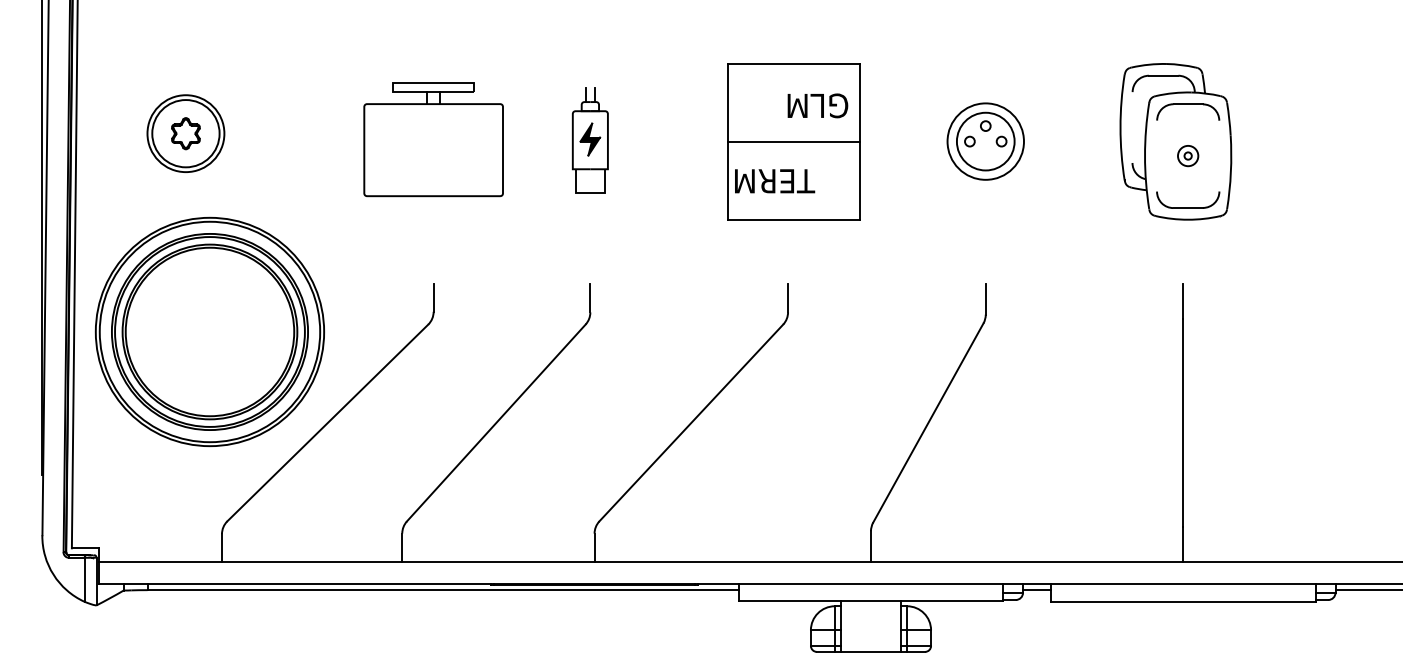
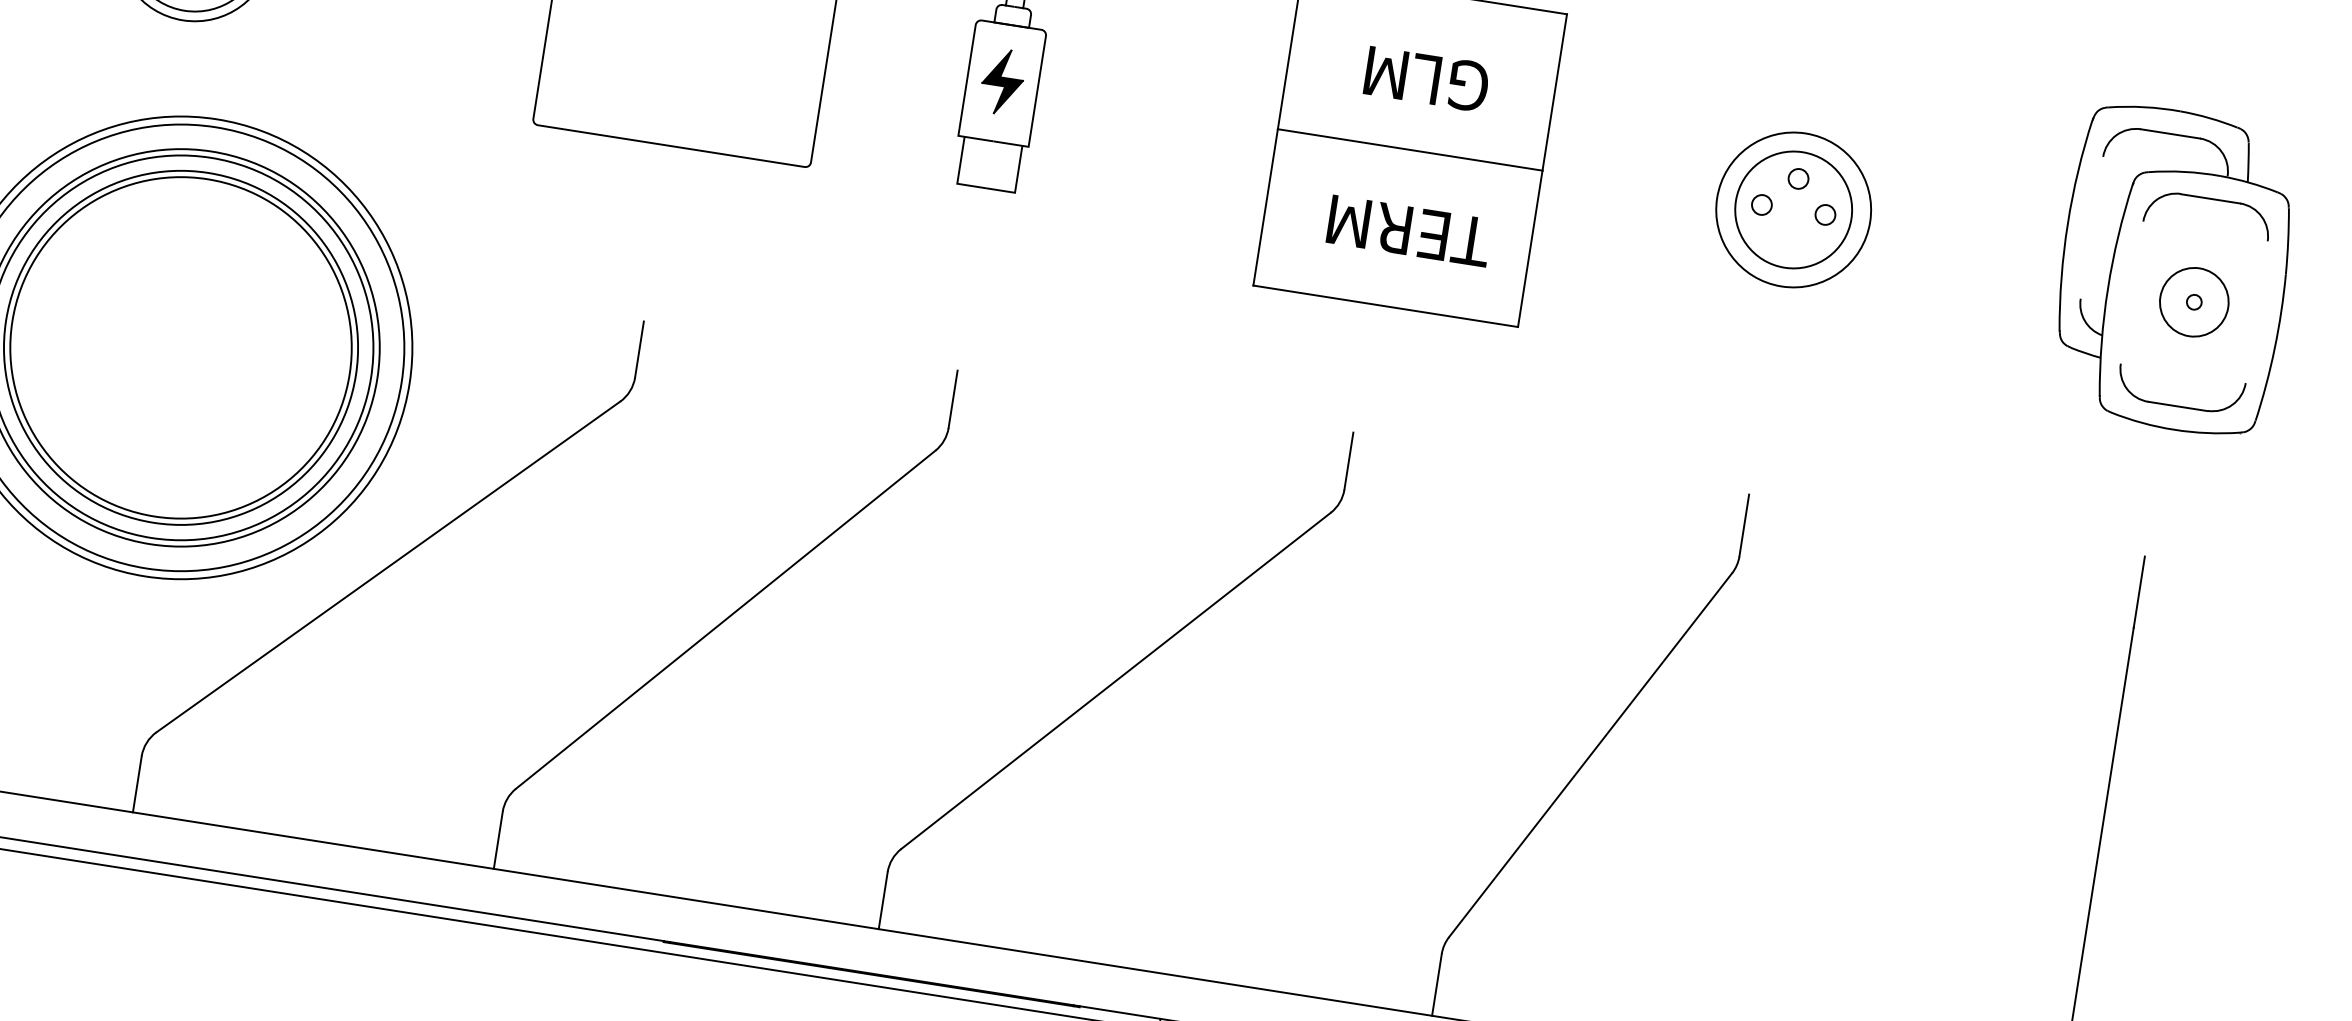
text: (817, 105) -> (1426, 78), moved
circle: (1188, 155) -> (2195, 301), size x1.67
text: (775, 181) -> (1410, 231), moved

